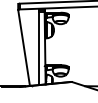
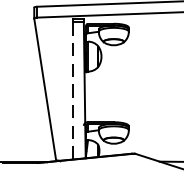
line: (38, 48) -> (72, 90), solid -> dashed

